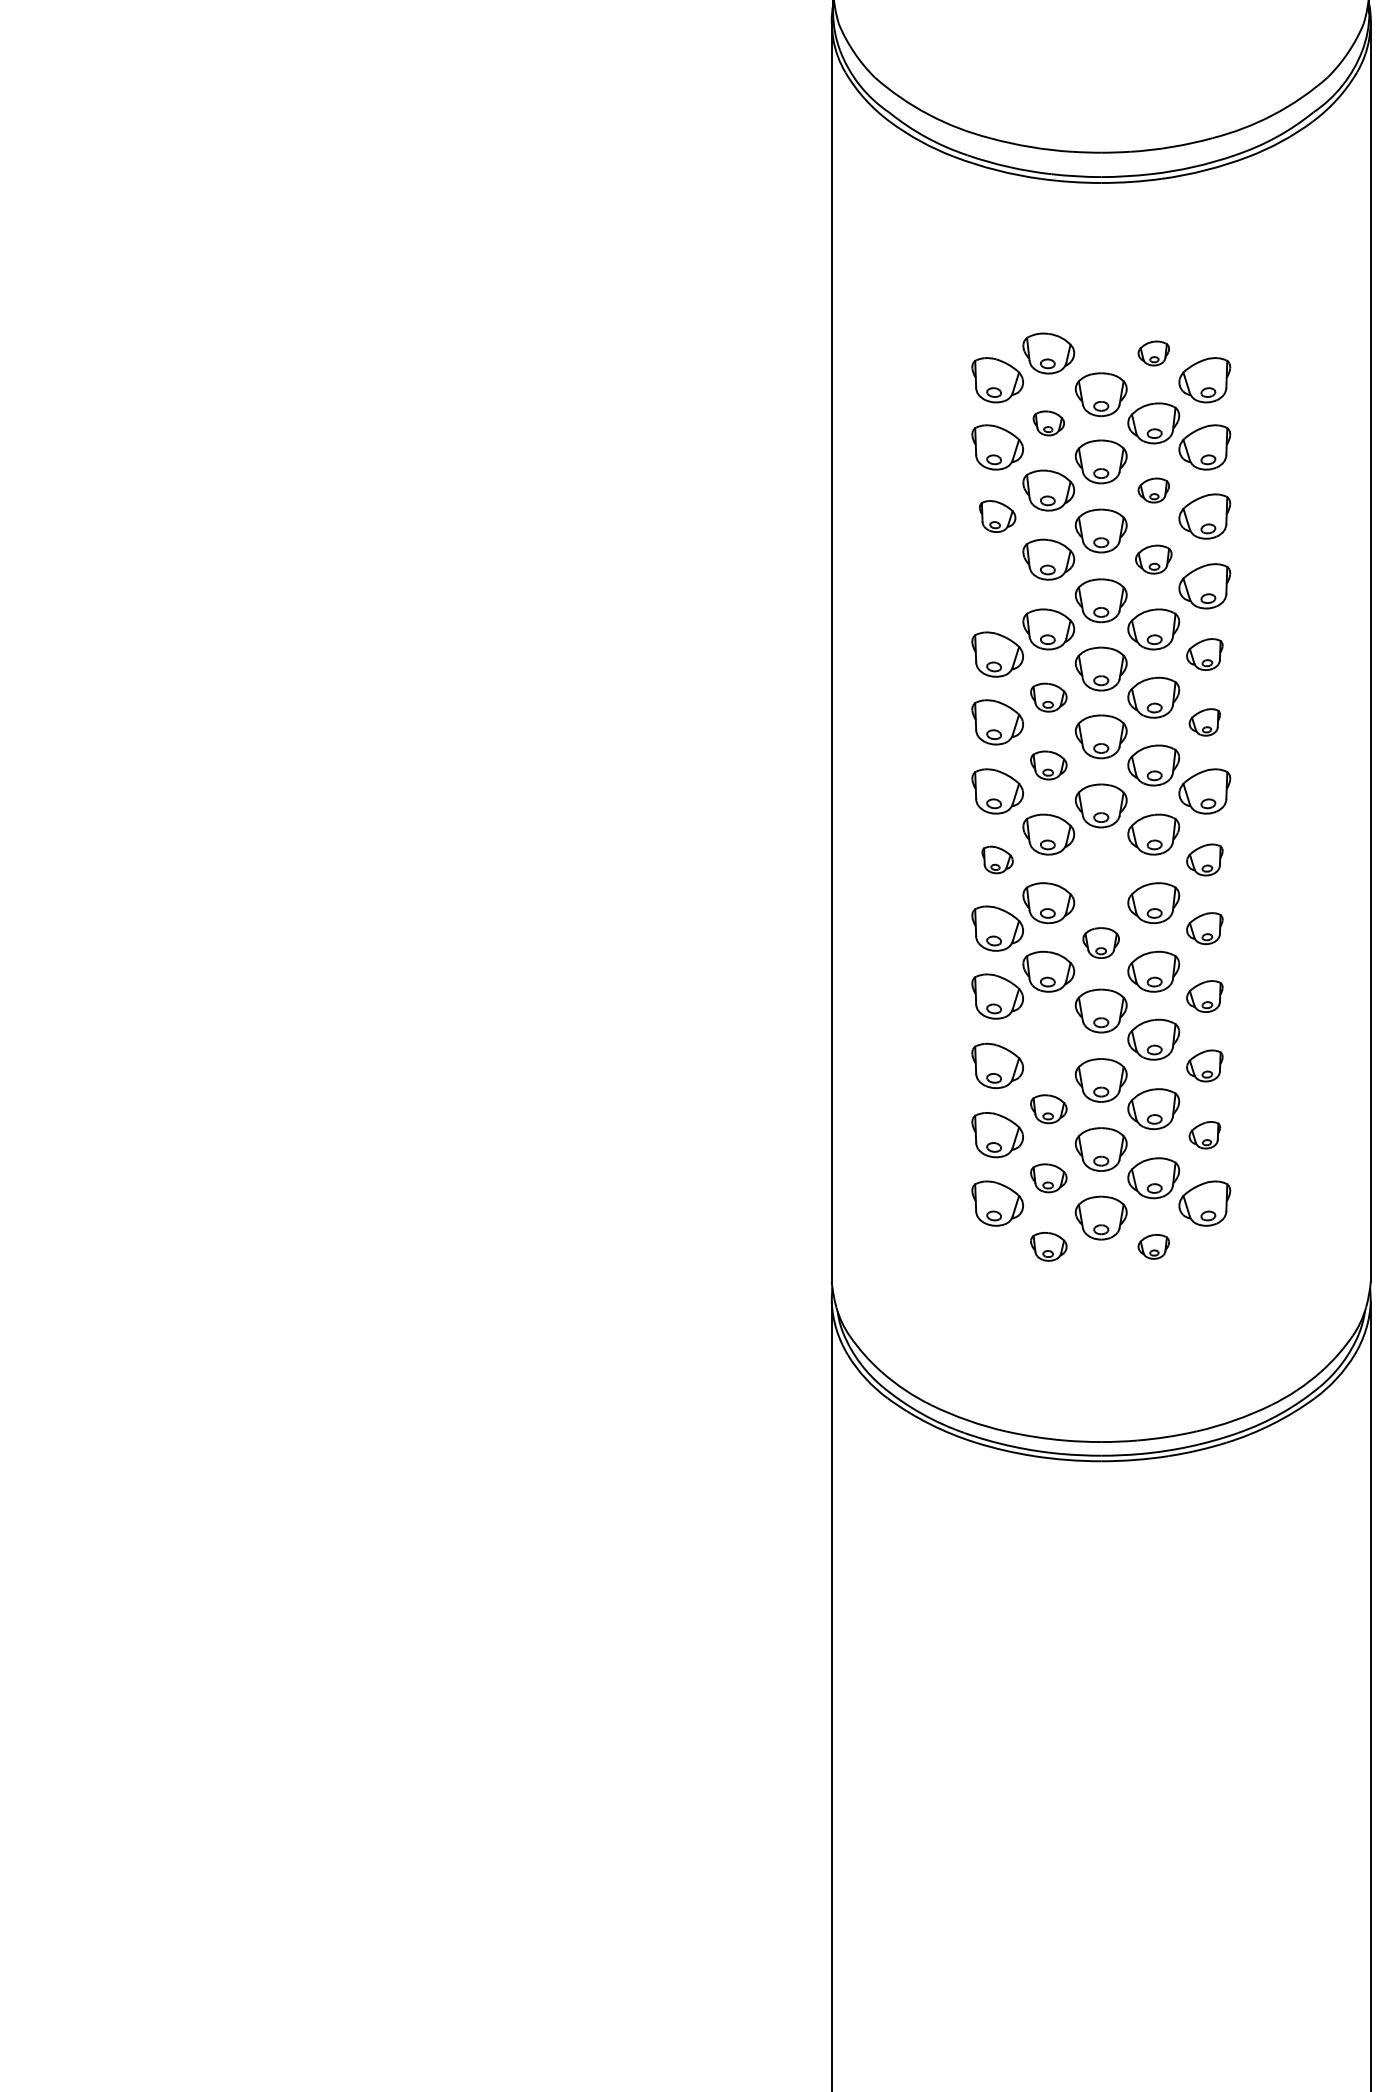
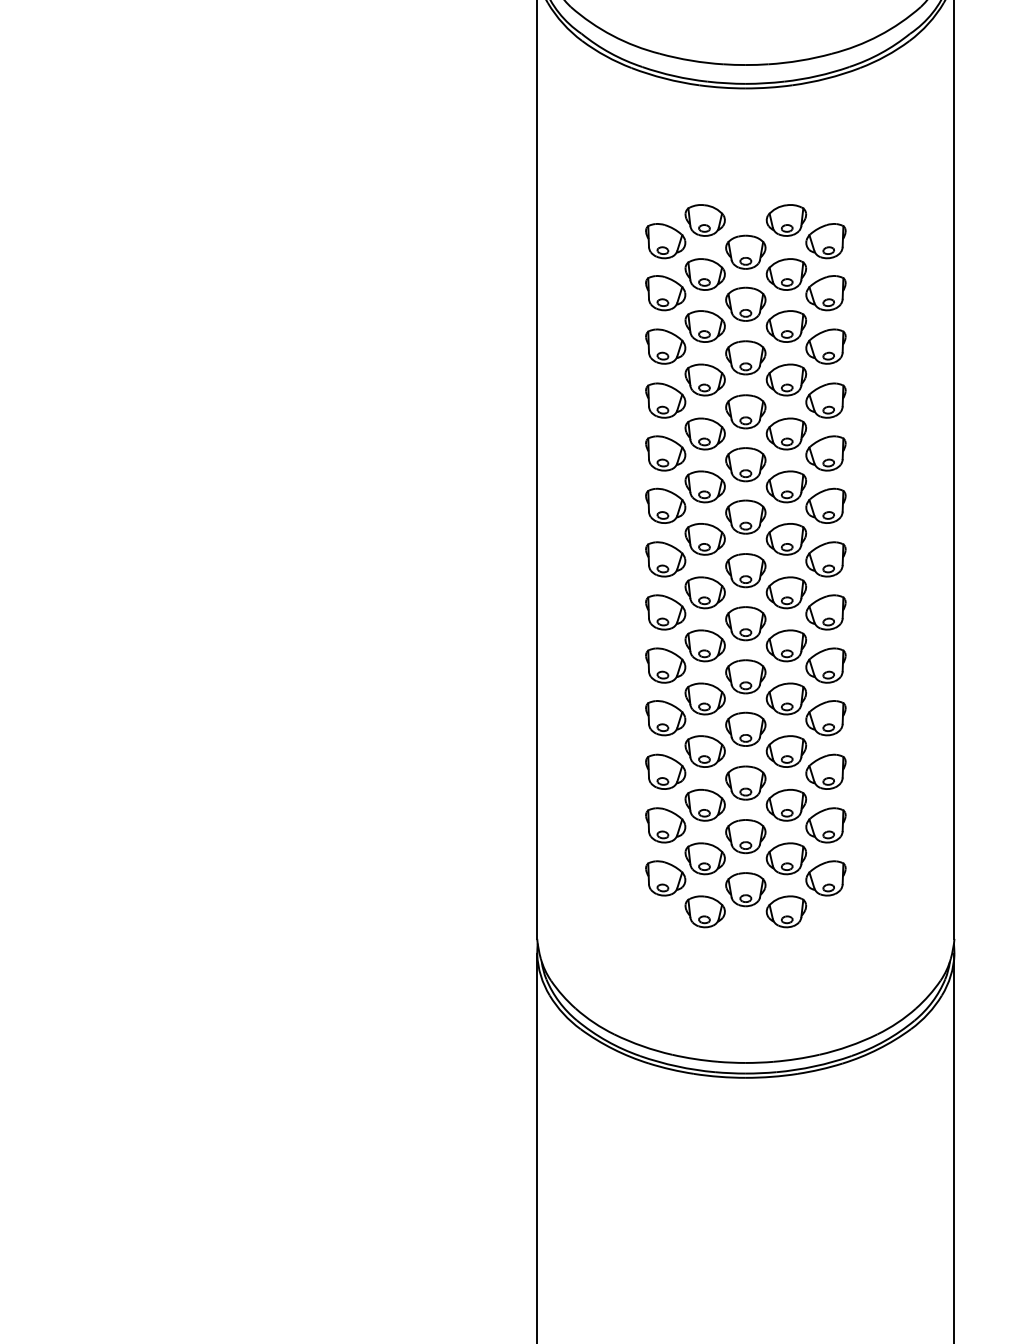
part: (1153, 353) -> (786, 220), size x1.67
part: (1048, 423) -> (705, 274), size x1.67
part: (1153, 490) -> (786, 326), size x1.67
part: (997, 516) -> (665, 346), size x1.43
part: (1153, 559) -> (786, 379), size x1.43
part: (997, 586) -> (665, 400), added
part: (1204, 654) -> (825, 453), size x1.43
part: (1048, 697) -> (705, 486), size x1.43
part: (1204, 722) -> (825, 506), size x1.67
part: (1048, 765) -> (705, 539), size x1.43
part: (997, 859) -> (665, 612), size x1.67
part: (1204, 859) -> (825, 612), size x1.43
part: (1100, 874) -> (745, 623), added
part: (1204, 928) -> (825, 665), size x1.43
part: (1100, 942) -> (745, 676), size x1.43
part: (1204, 996) -> (825, 718), size x1.43
part: (1048, 1039) -> (705, 751), added
part: (1204, 1065) -> (825, 771), size x1.43
part: (1048, 1109) -> (705, 805), size x1.43
part: (1204, 1135) -> (825, 825), size x1.67
part: (1048, 1178) -> (705, 858), size x1.43
part: (1048, 1246) -> (705, 911), size x1.43
part: (1153, 1246) -> (786, 911), size x1.67

